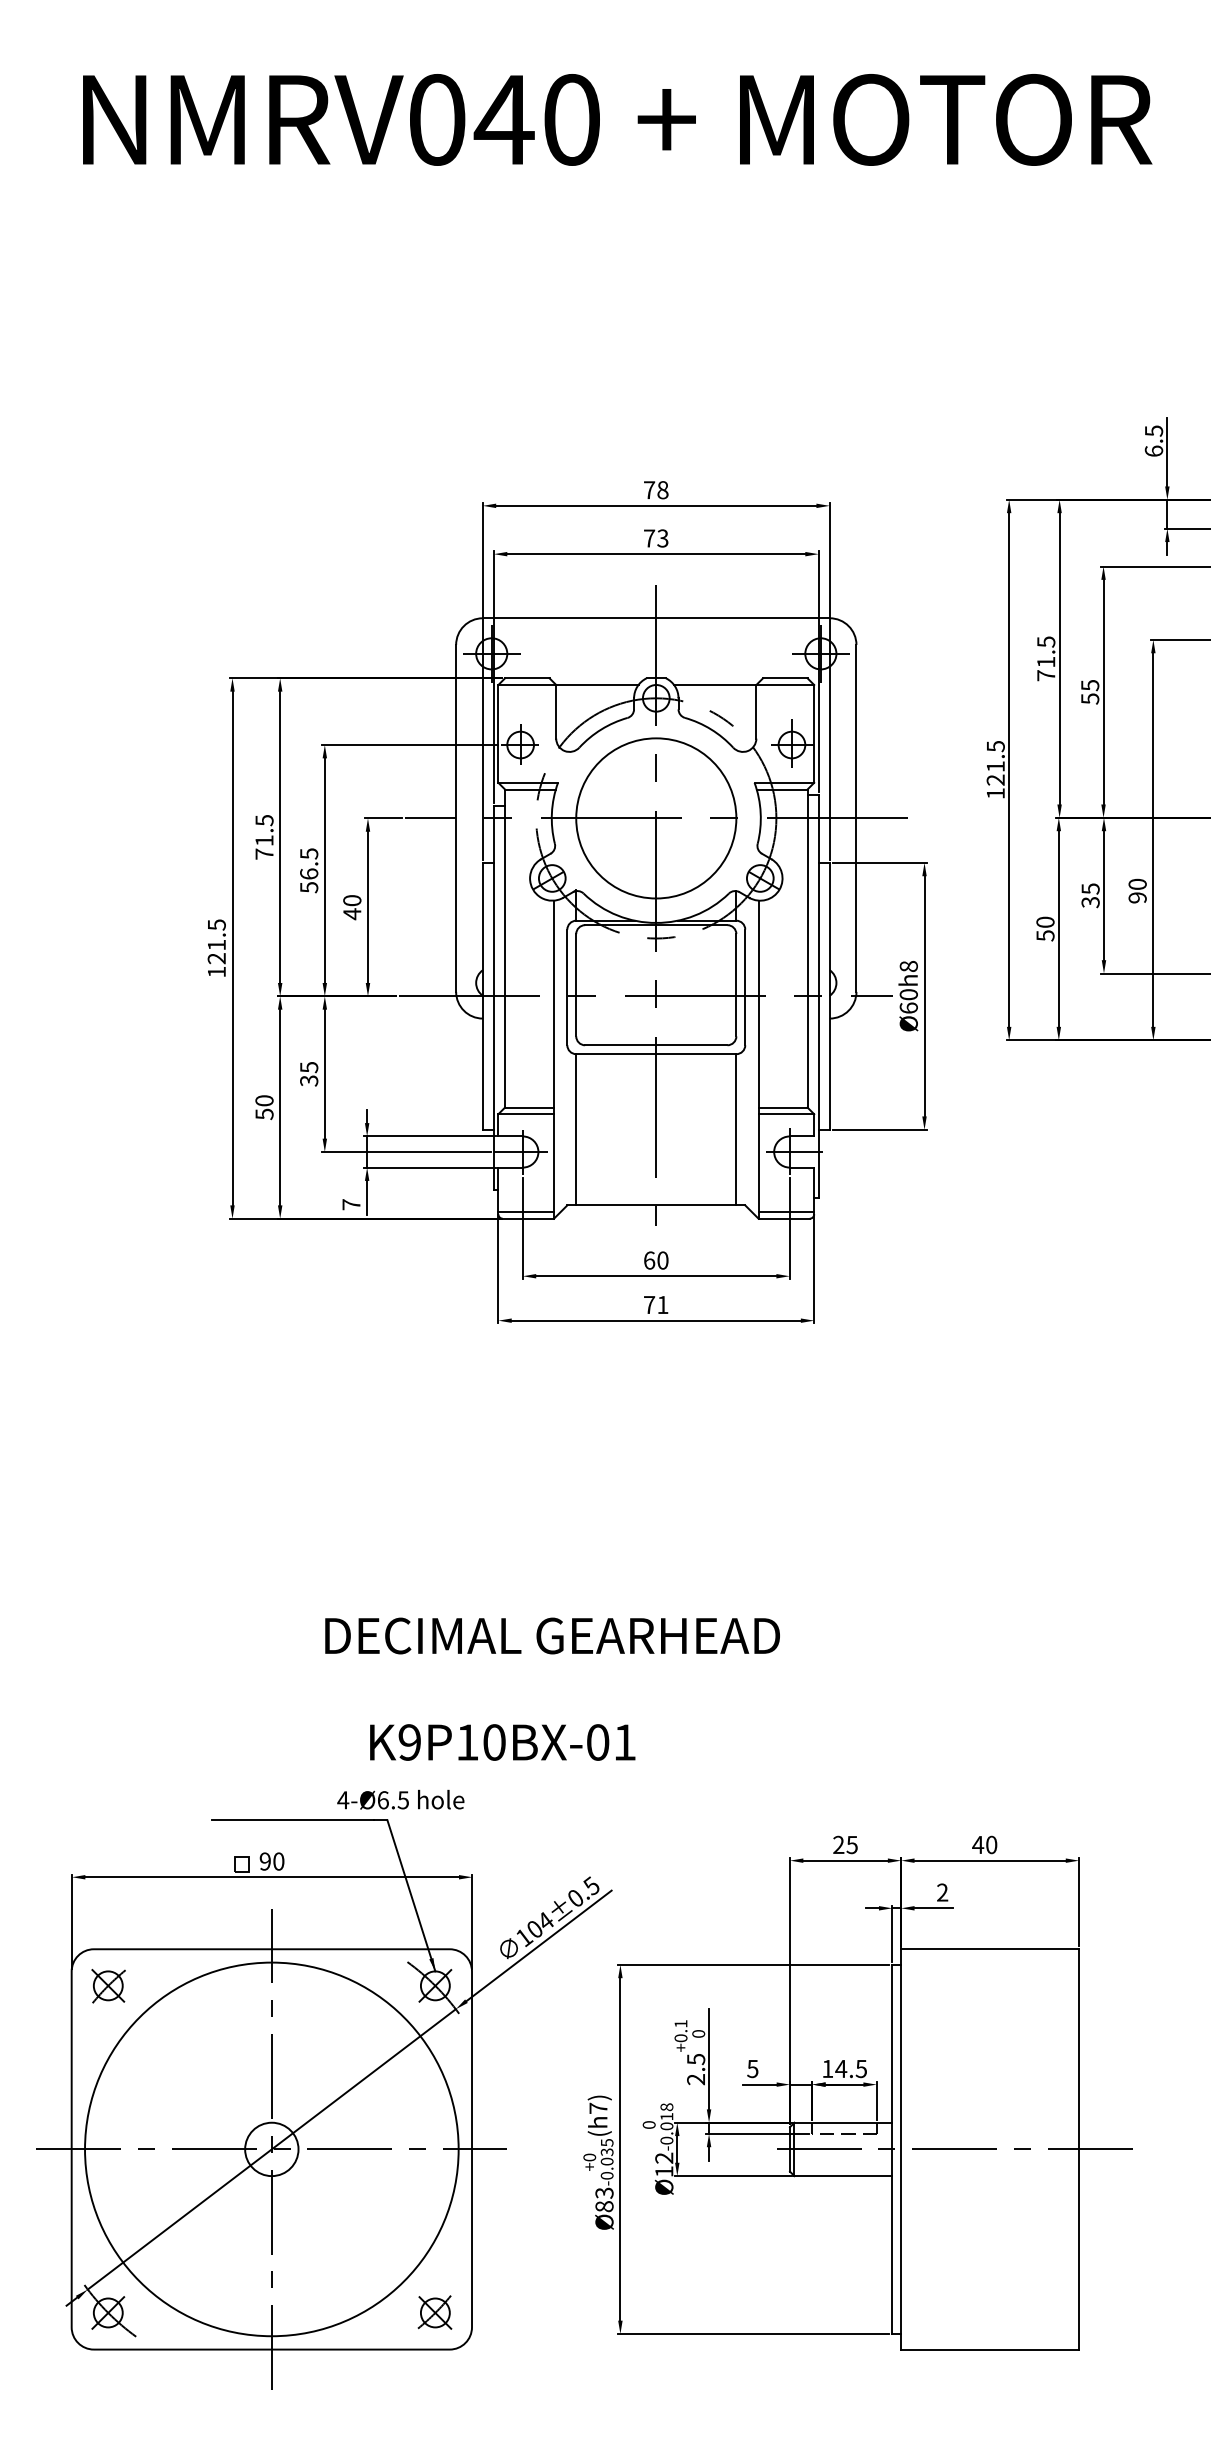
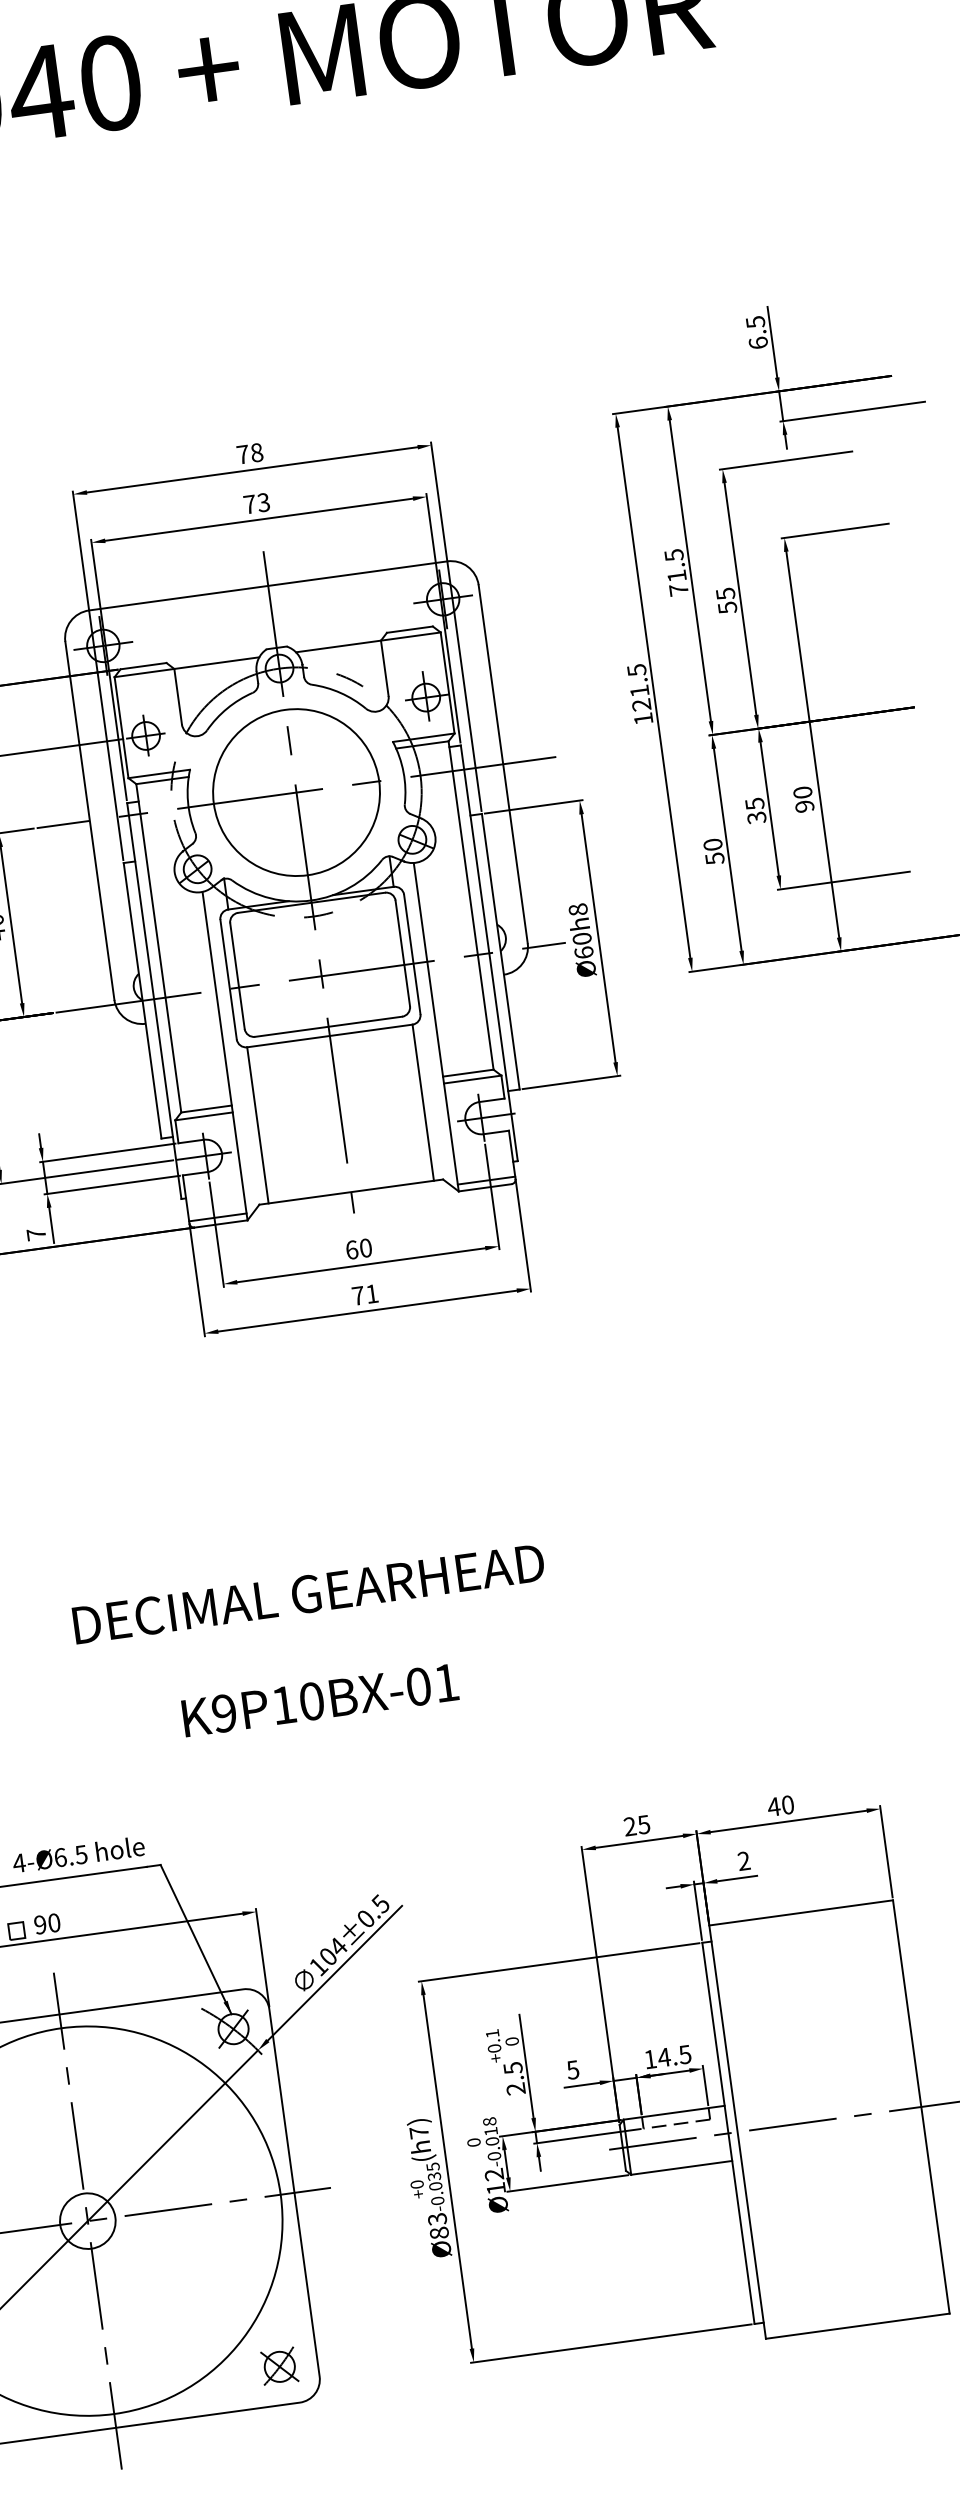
text: (552, 1635) -> (308, 1593), moved
text: (502, 1742) -> (320, 1700), moved
text: (400, 1799) -> (78, 1854), moved

